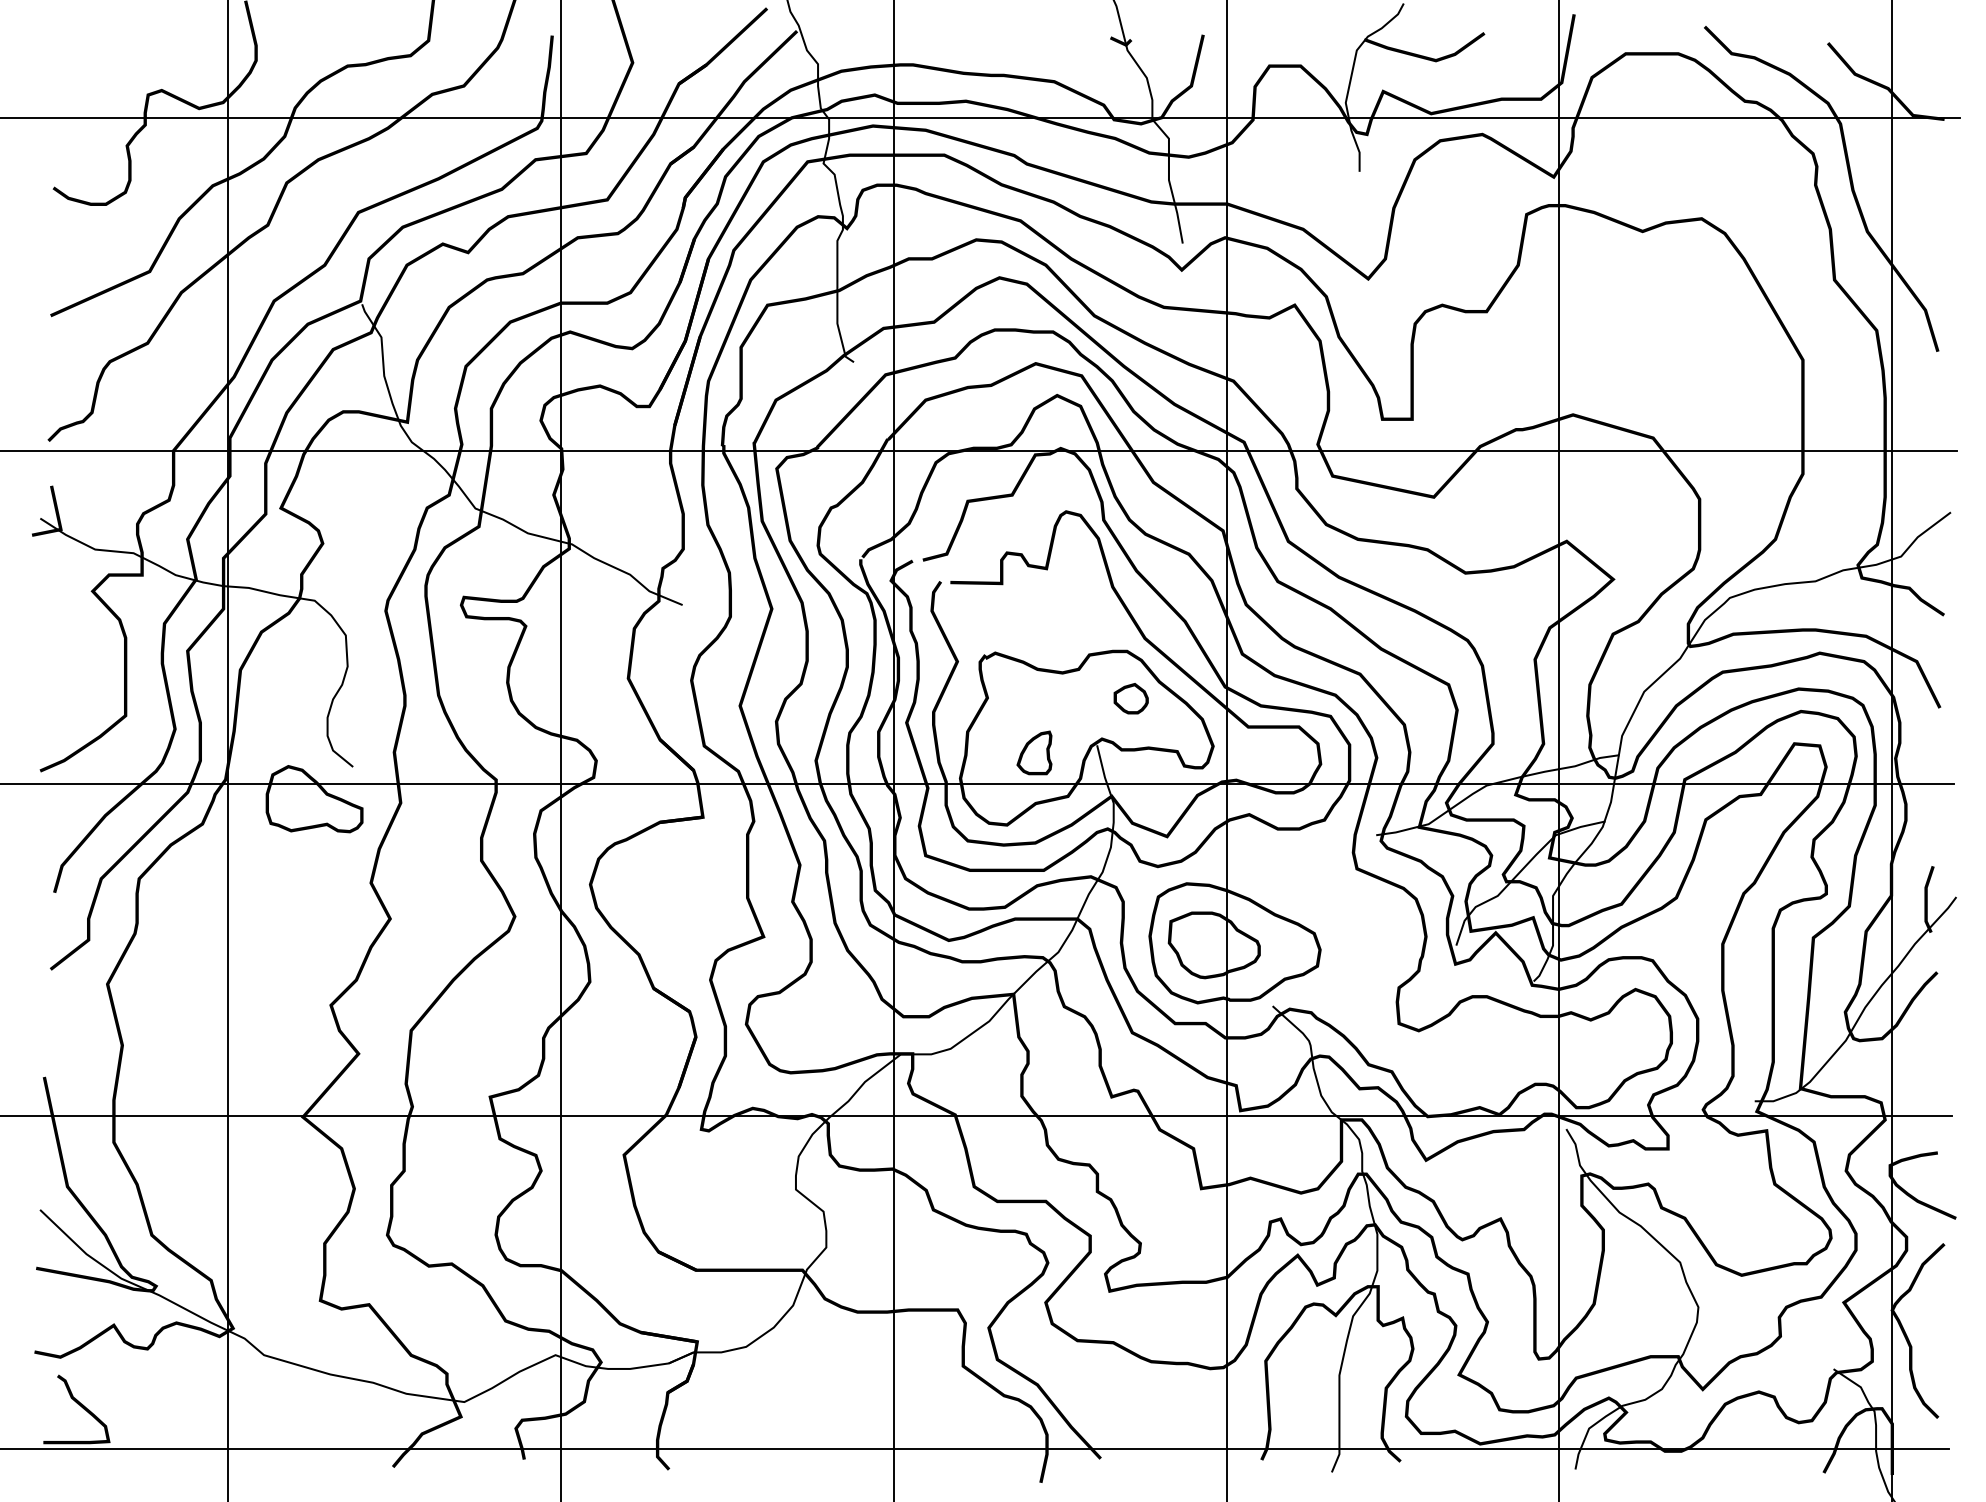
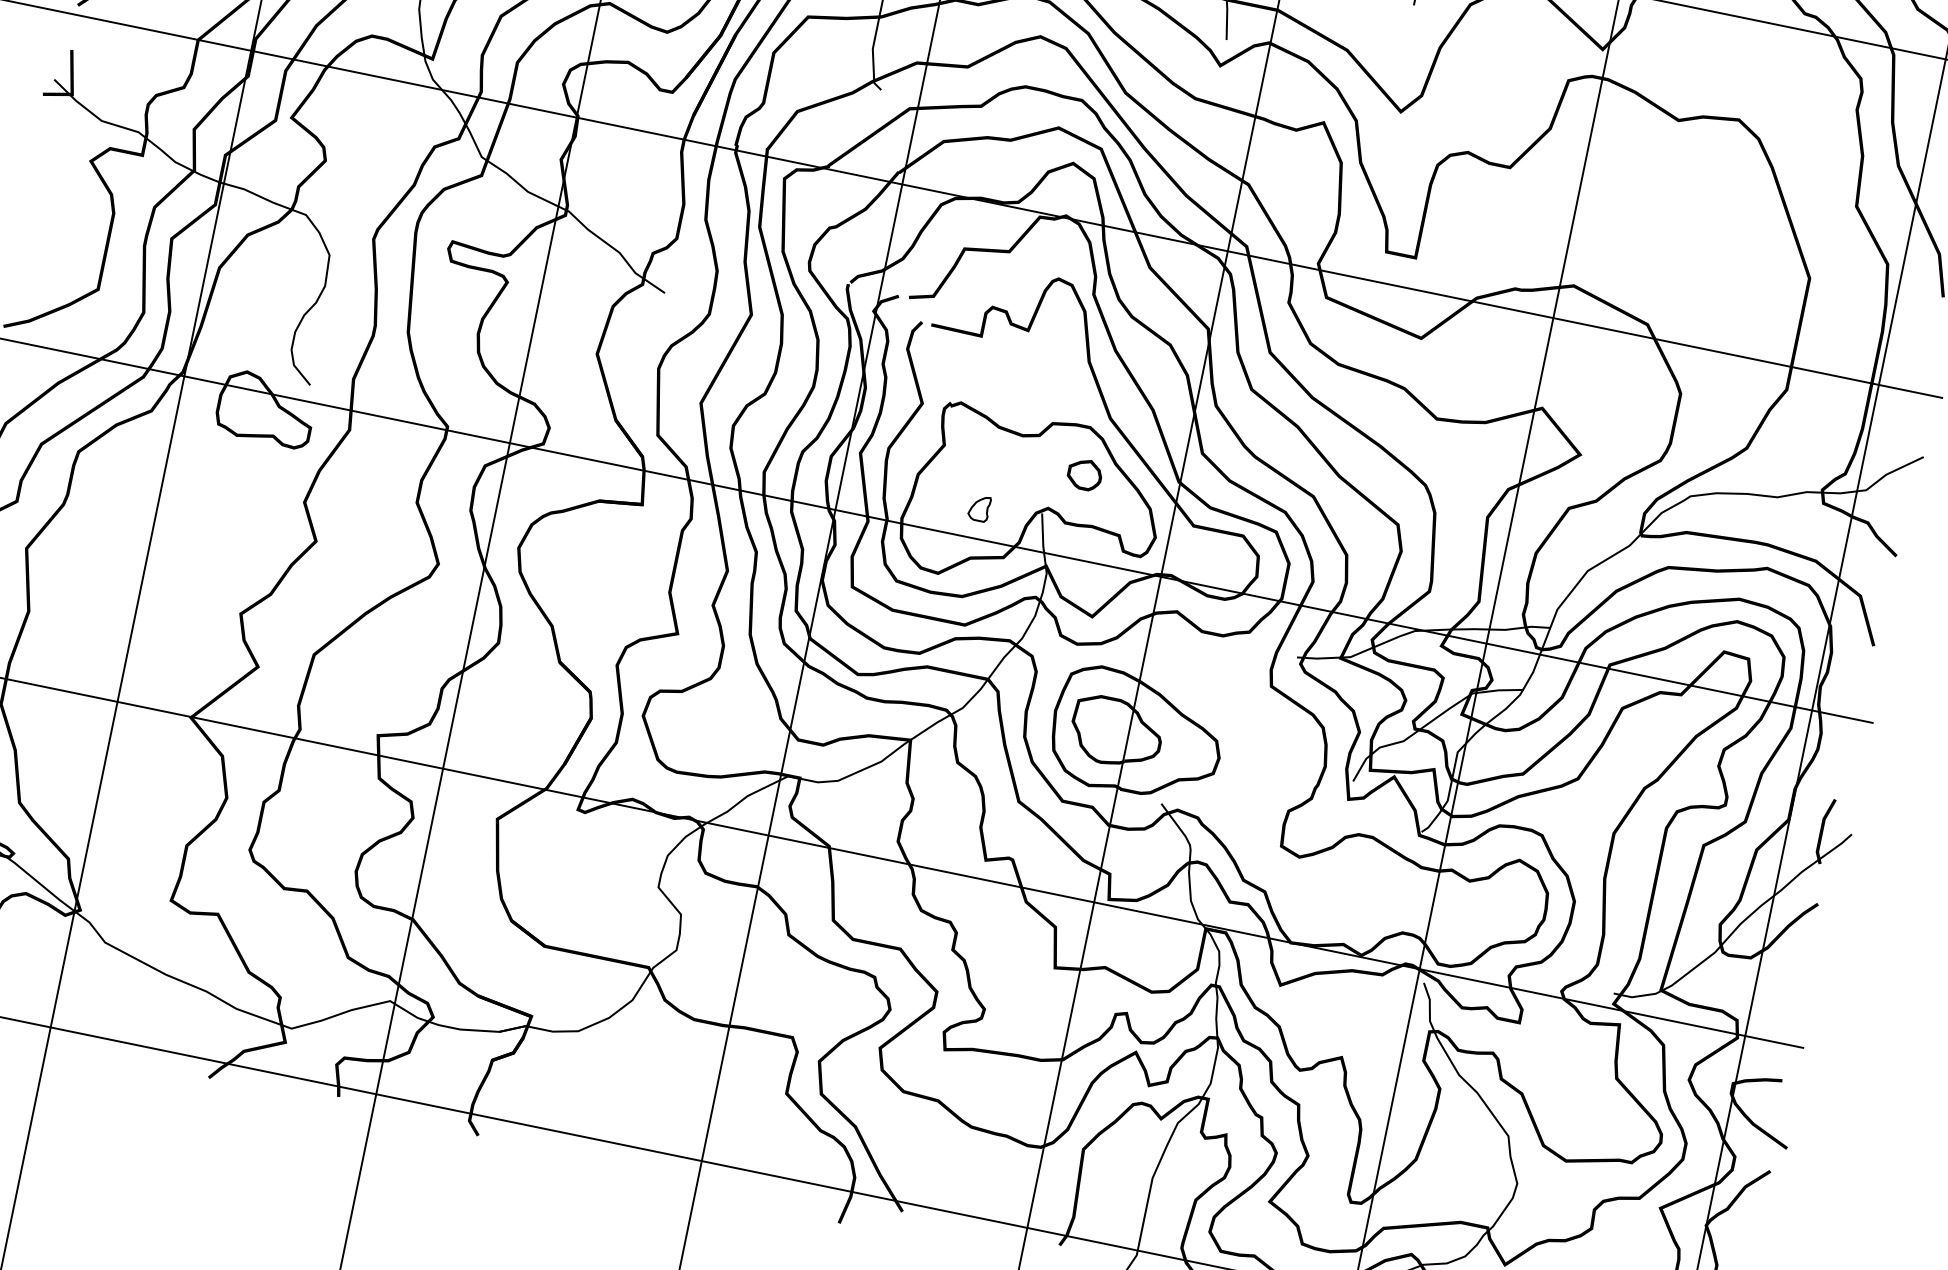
part: (1034, 752) -> (979, 507), size x0.6

